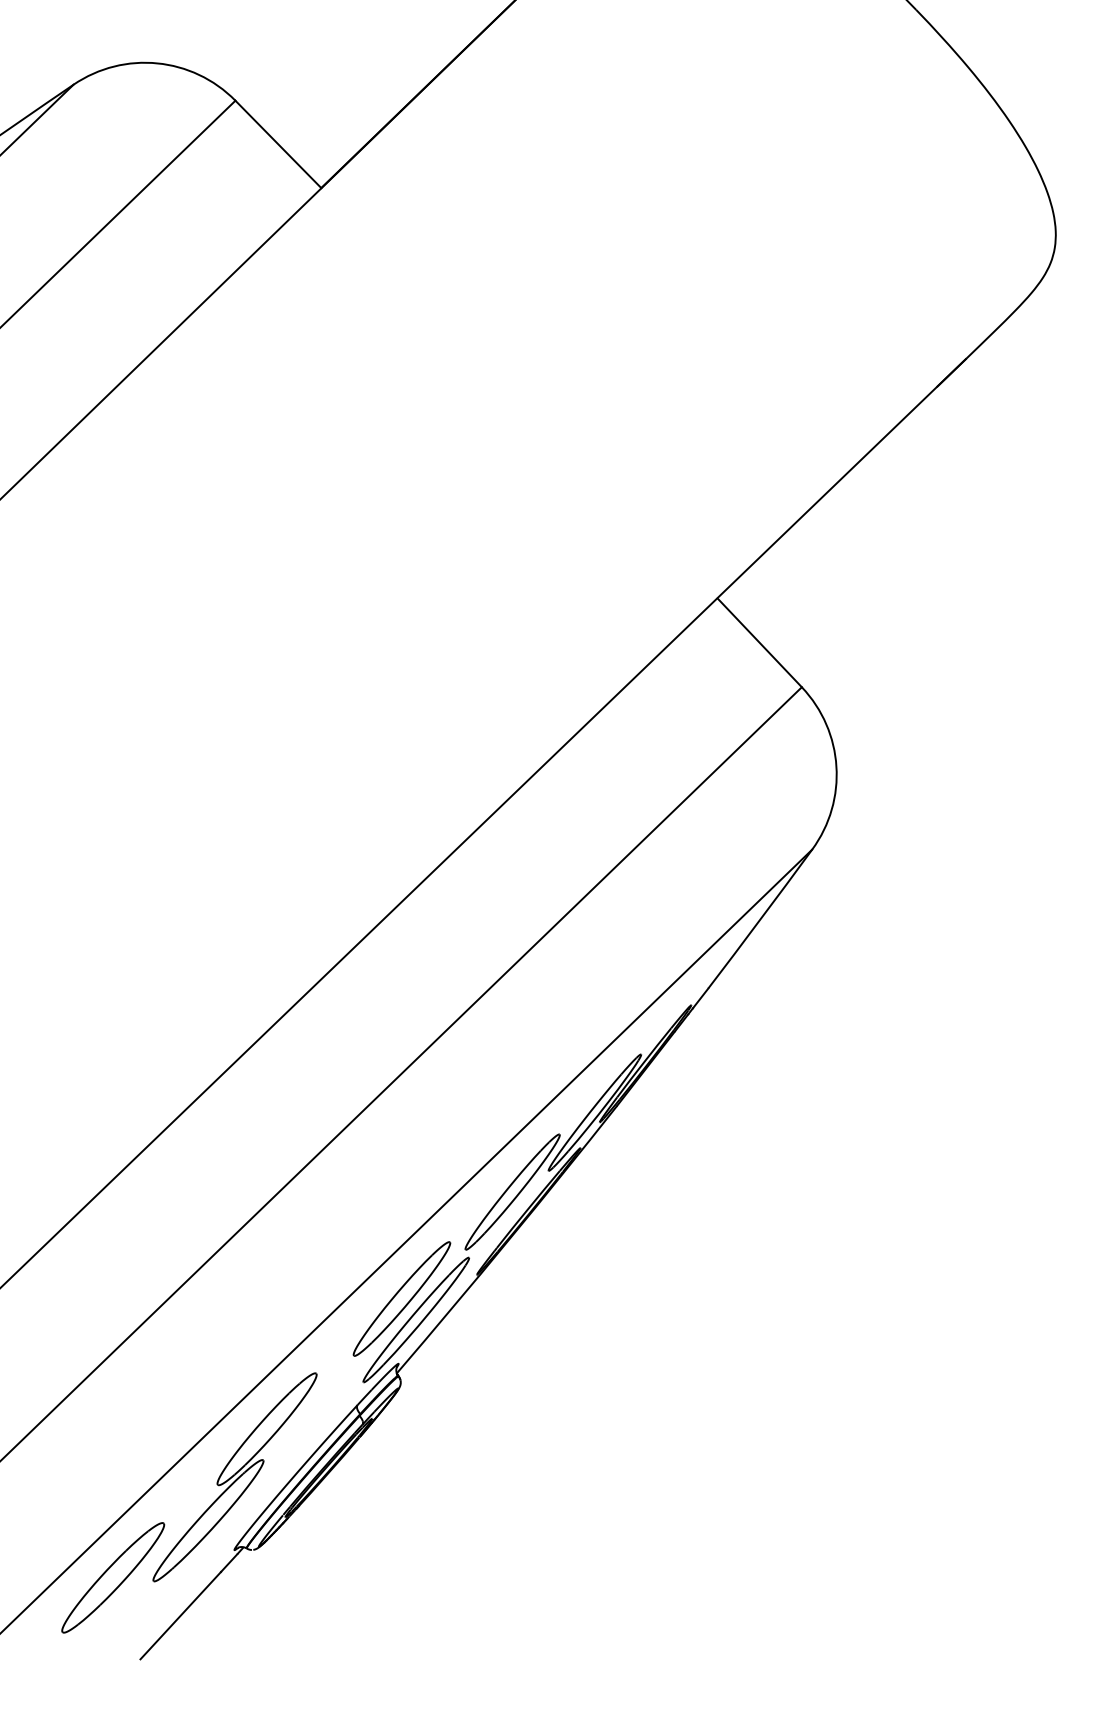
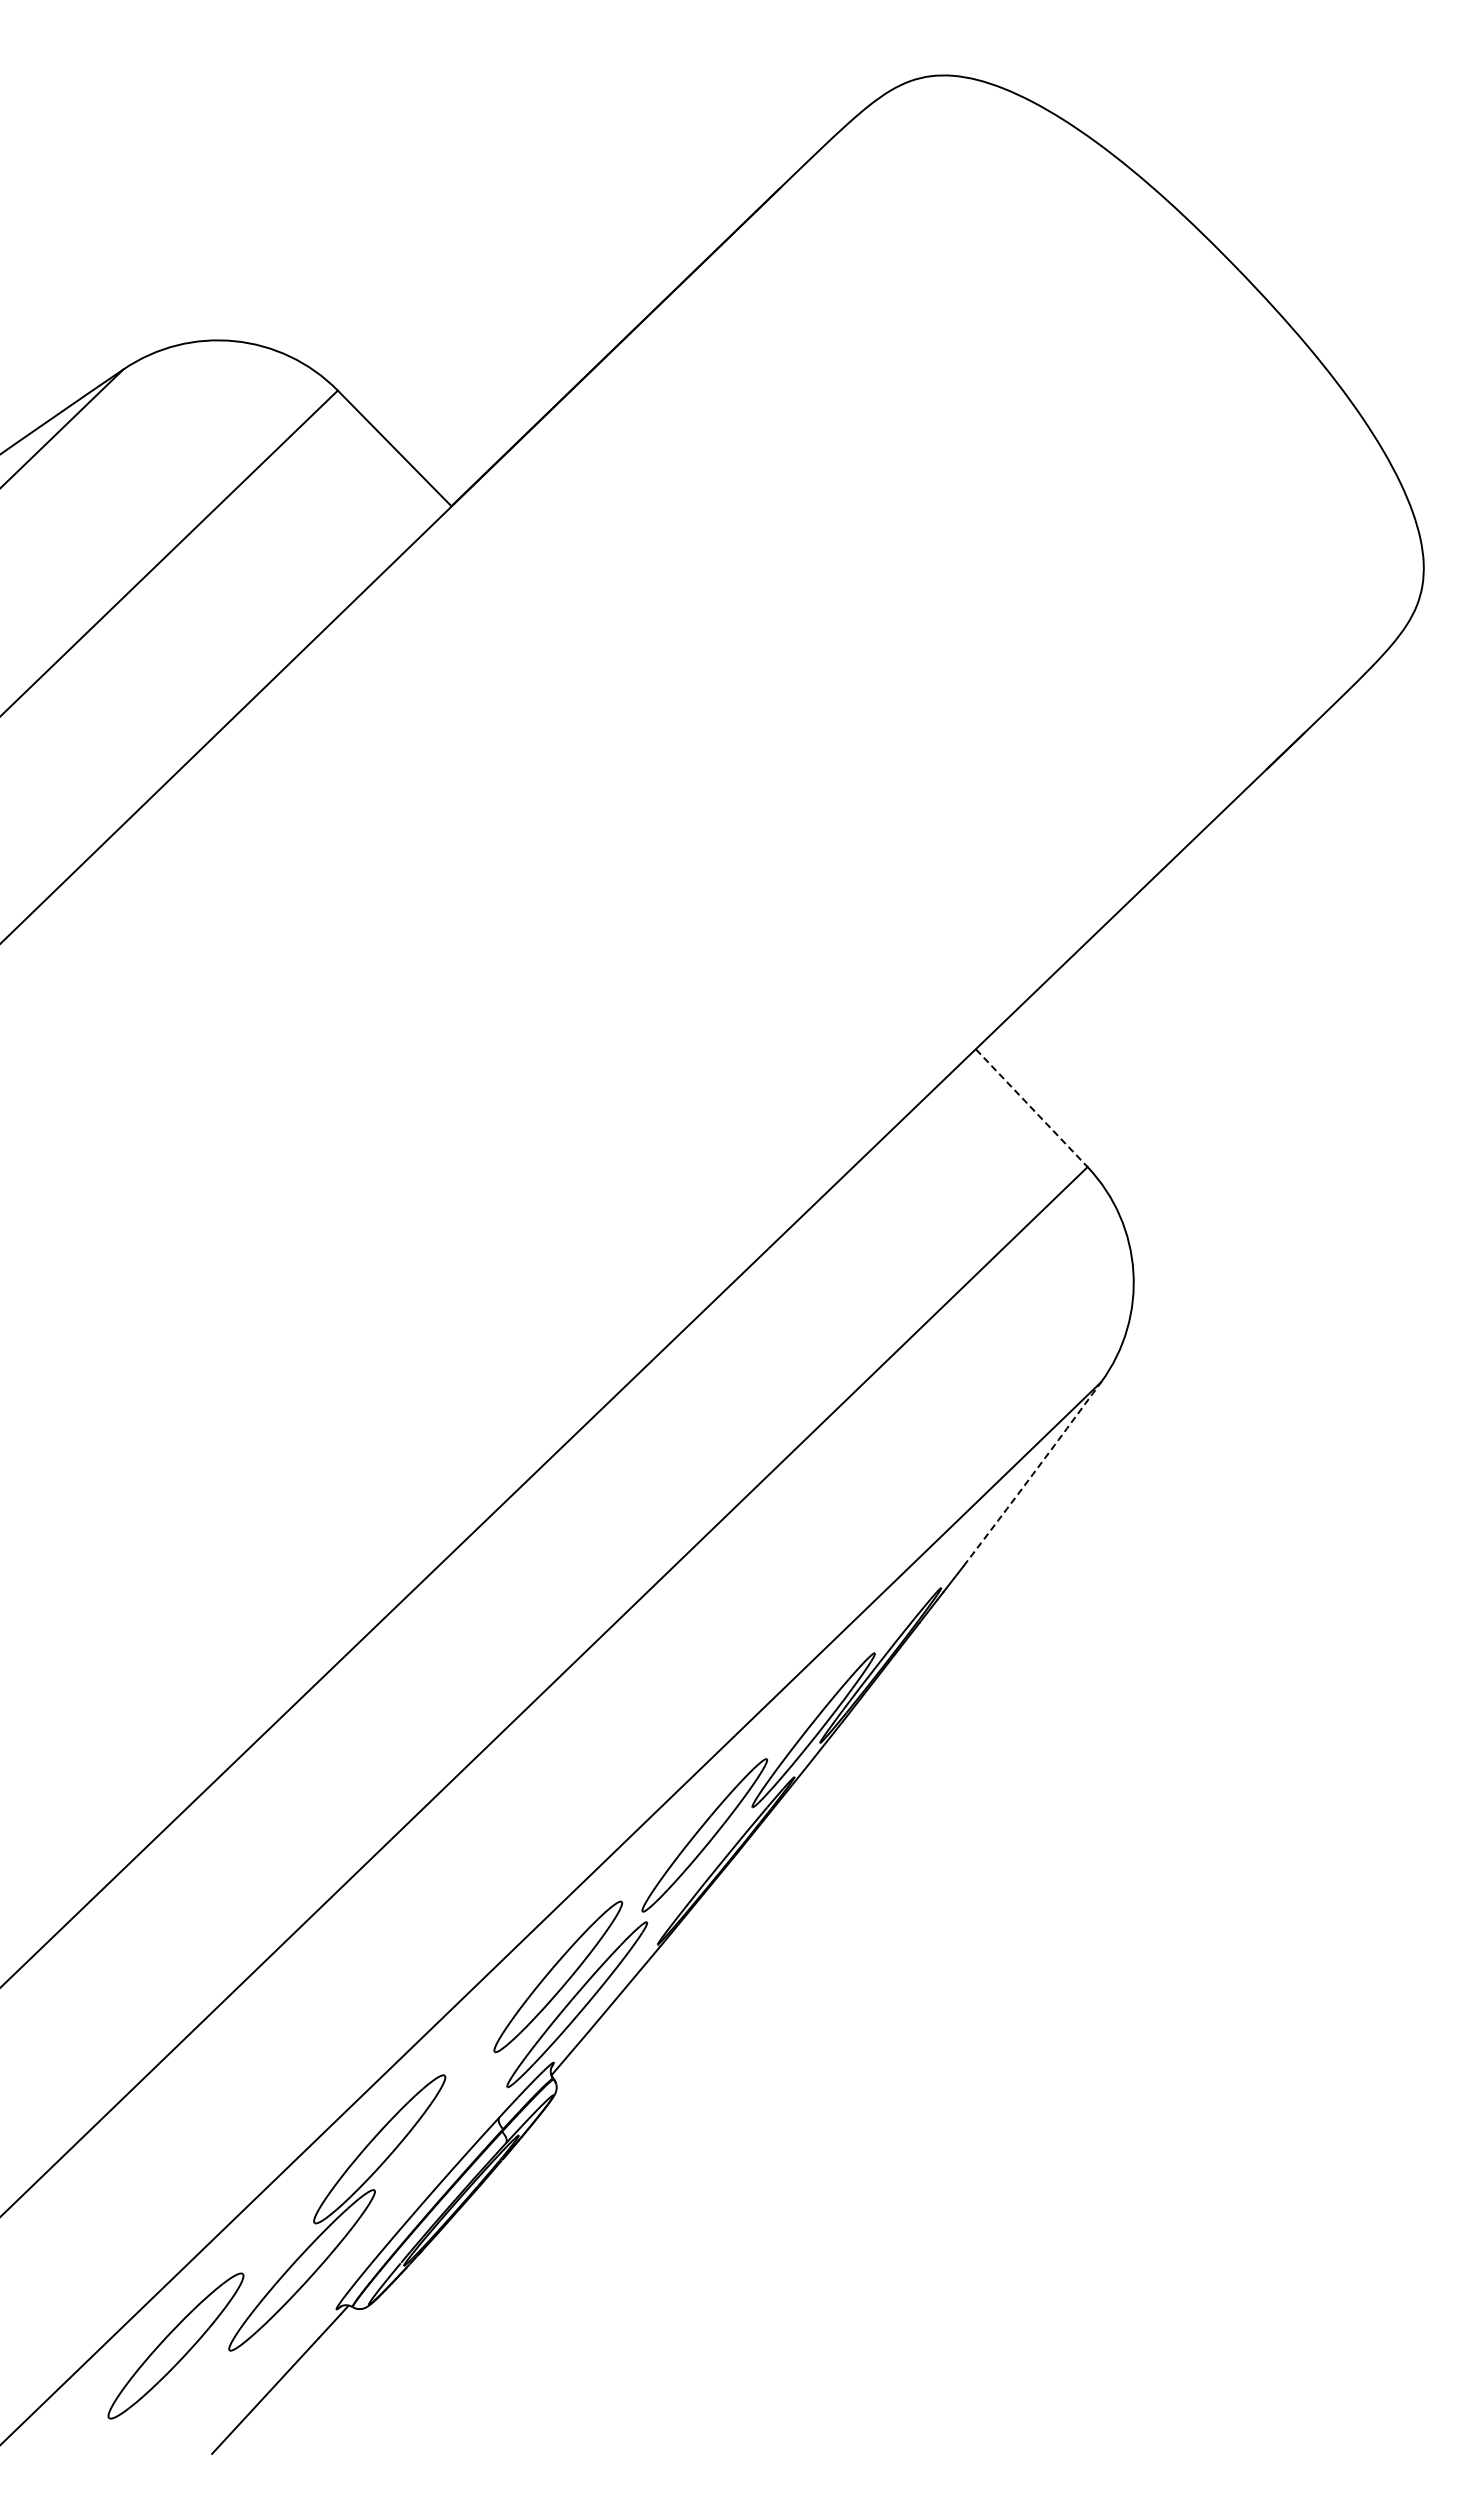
line: (760, 643) -> (1032, 1108), solid -> dashed
arc: (760, 919) -> (1032, 1474), solid -> dashed

